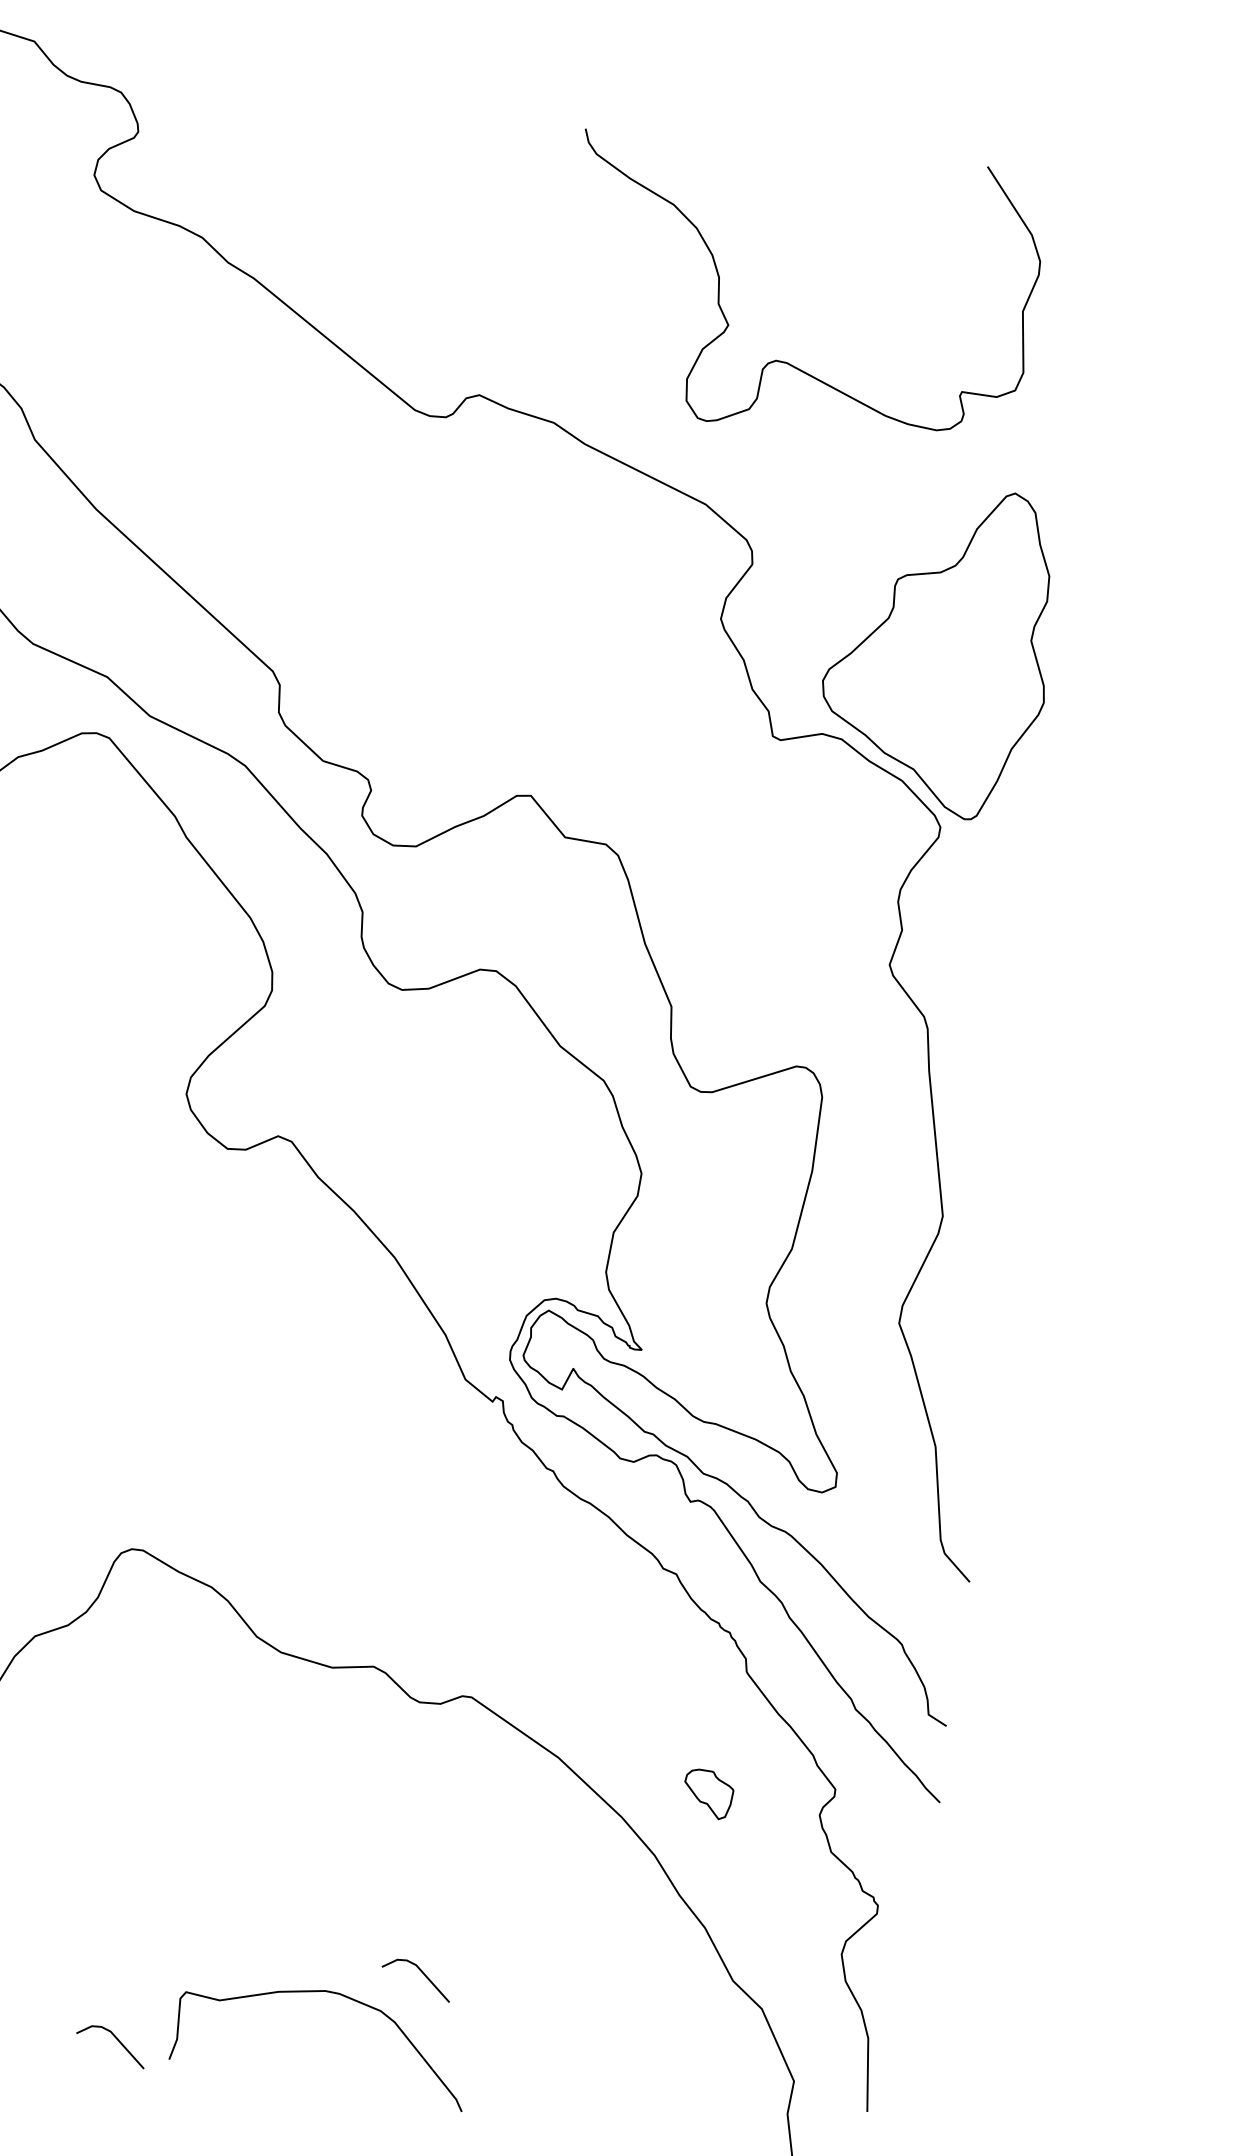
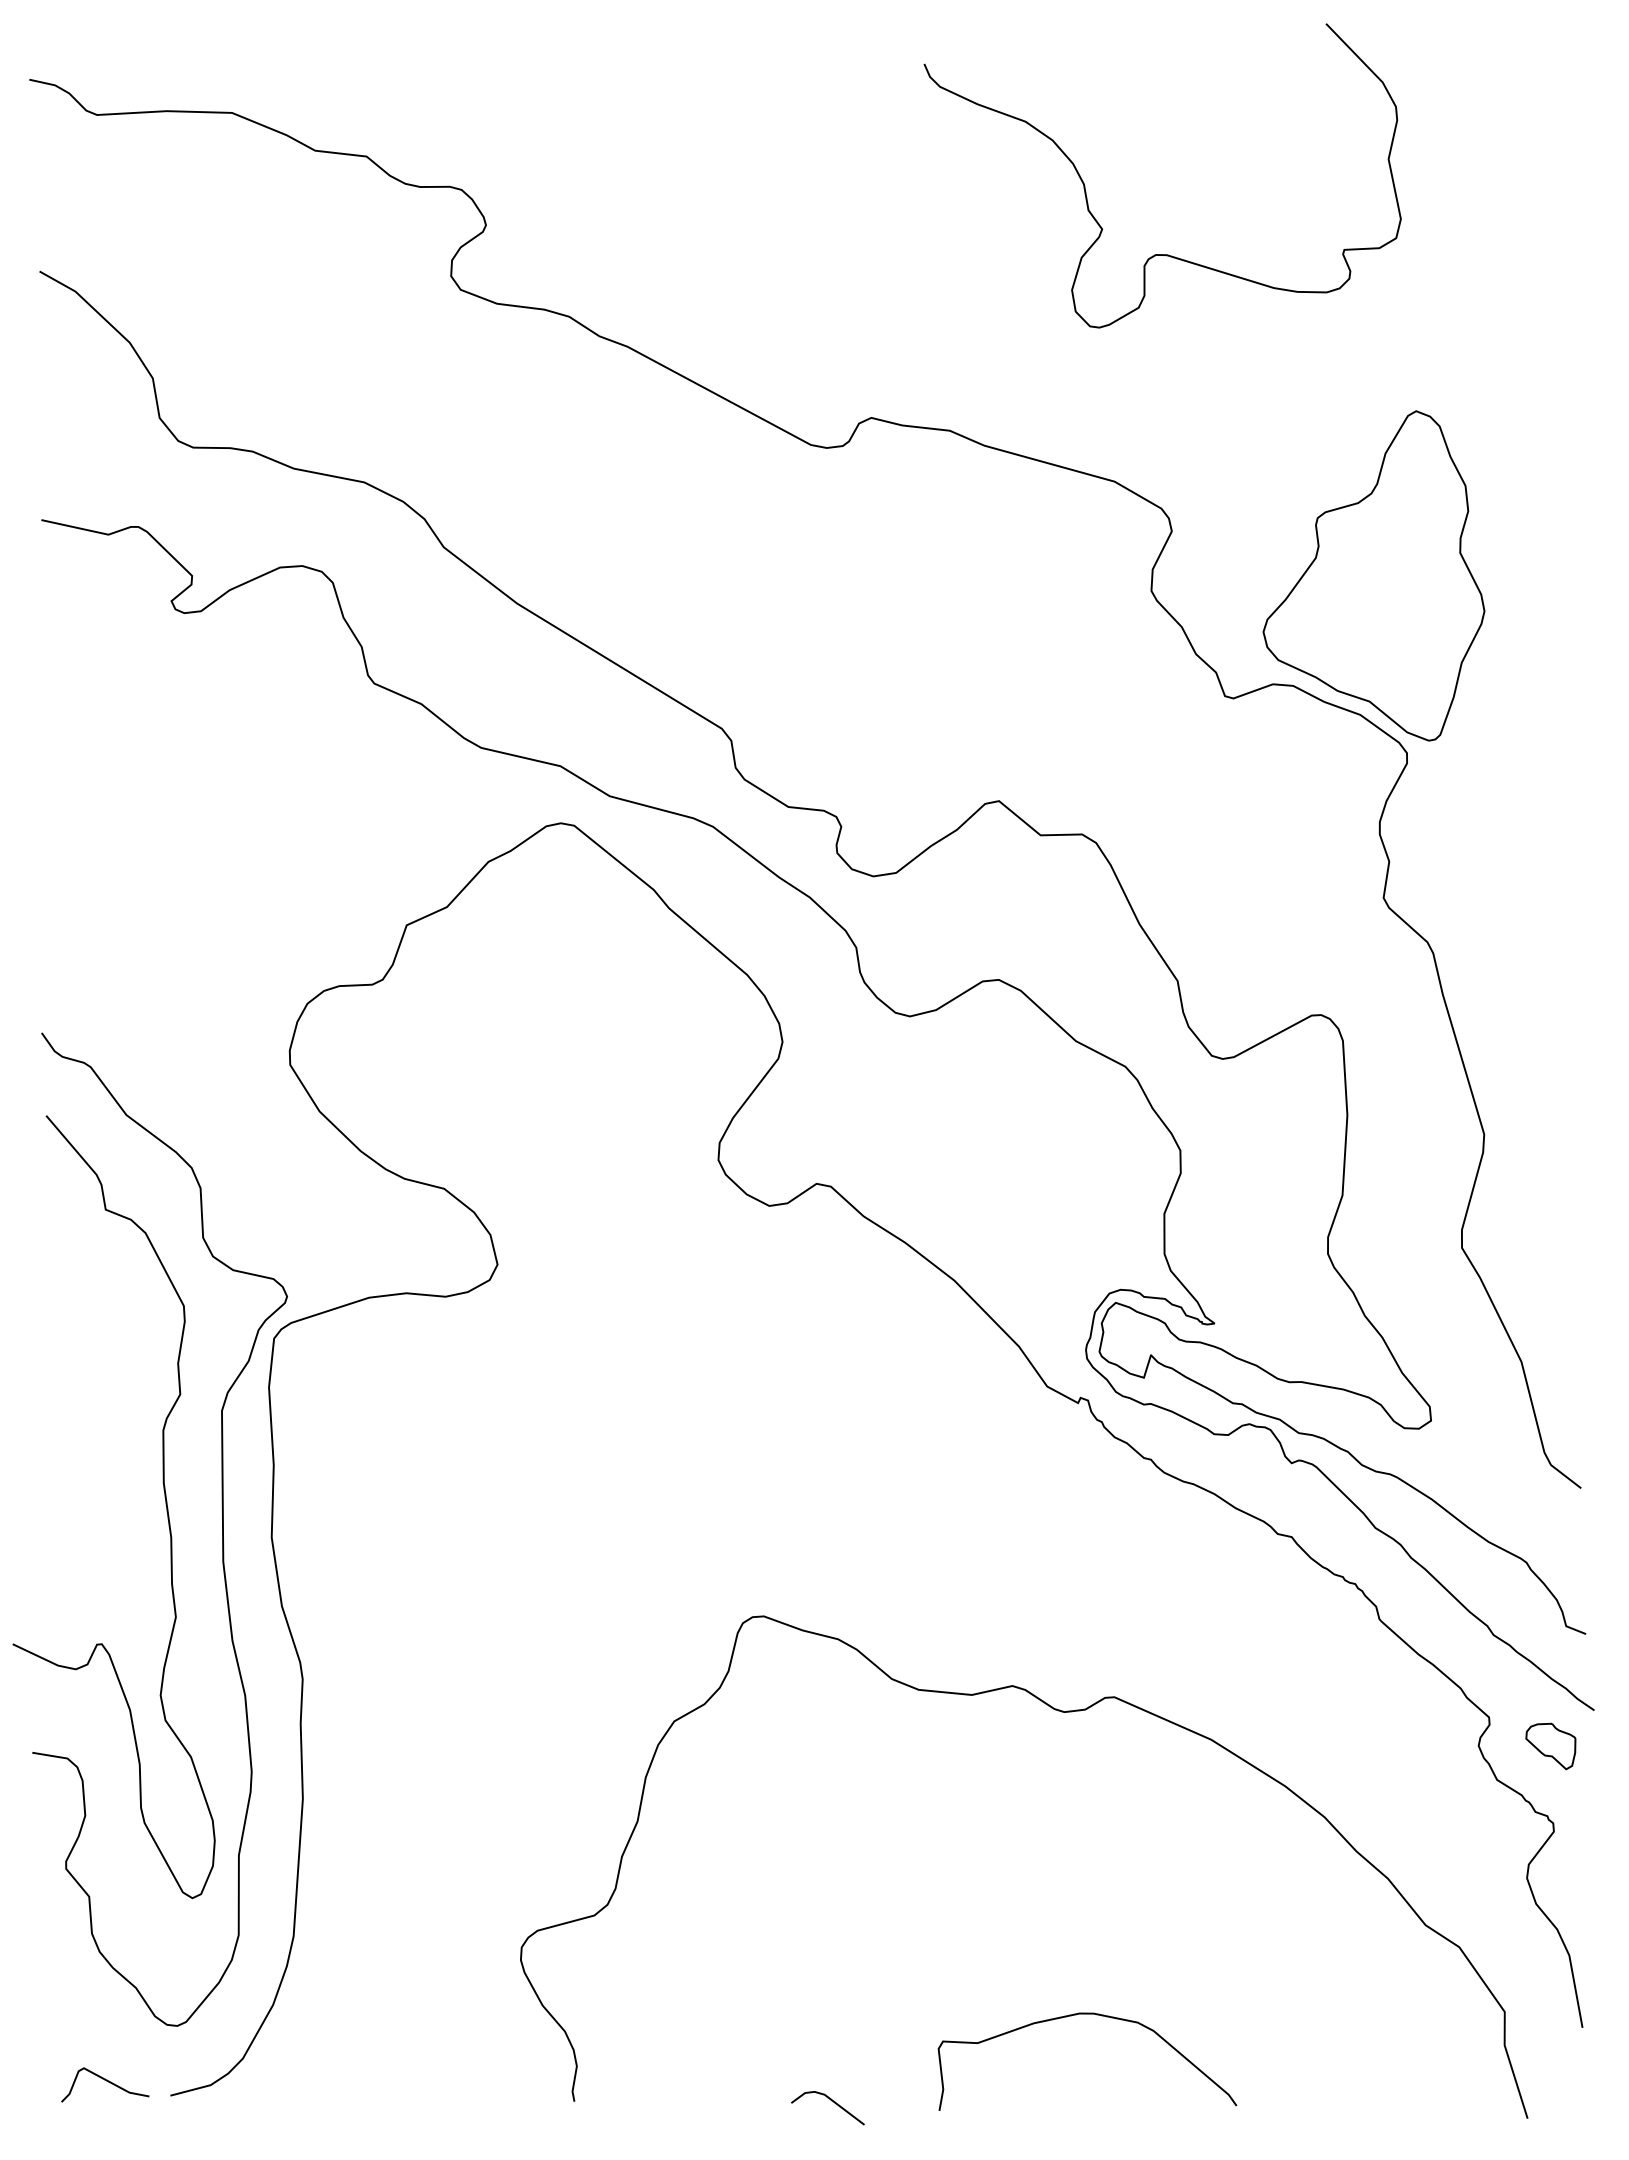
curve: (720, 278) -> (1085, 185), moved
part: (707, 1793) -> (1550, 1746), moved
line: (421, 1973) -> (1118, 1977), removed
curve: (341, 1996) -> (1096, 2015), moved

